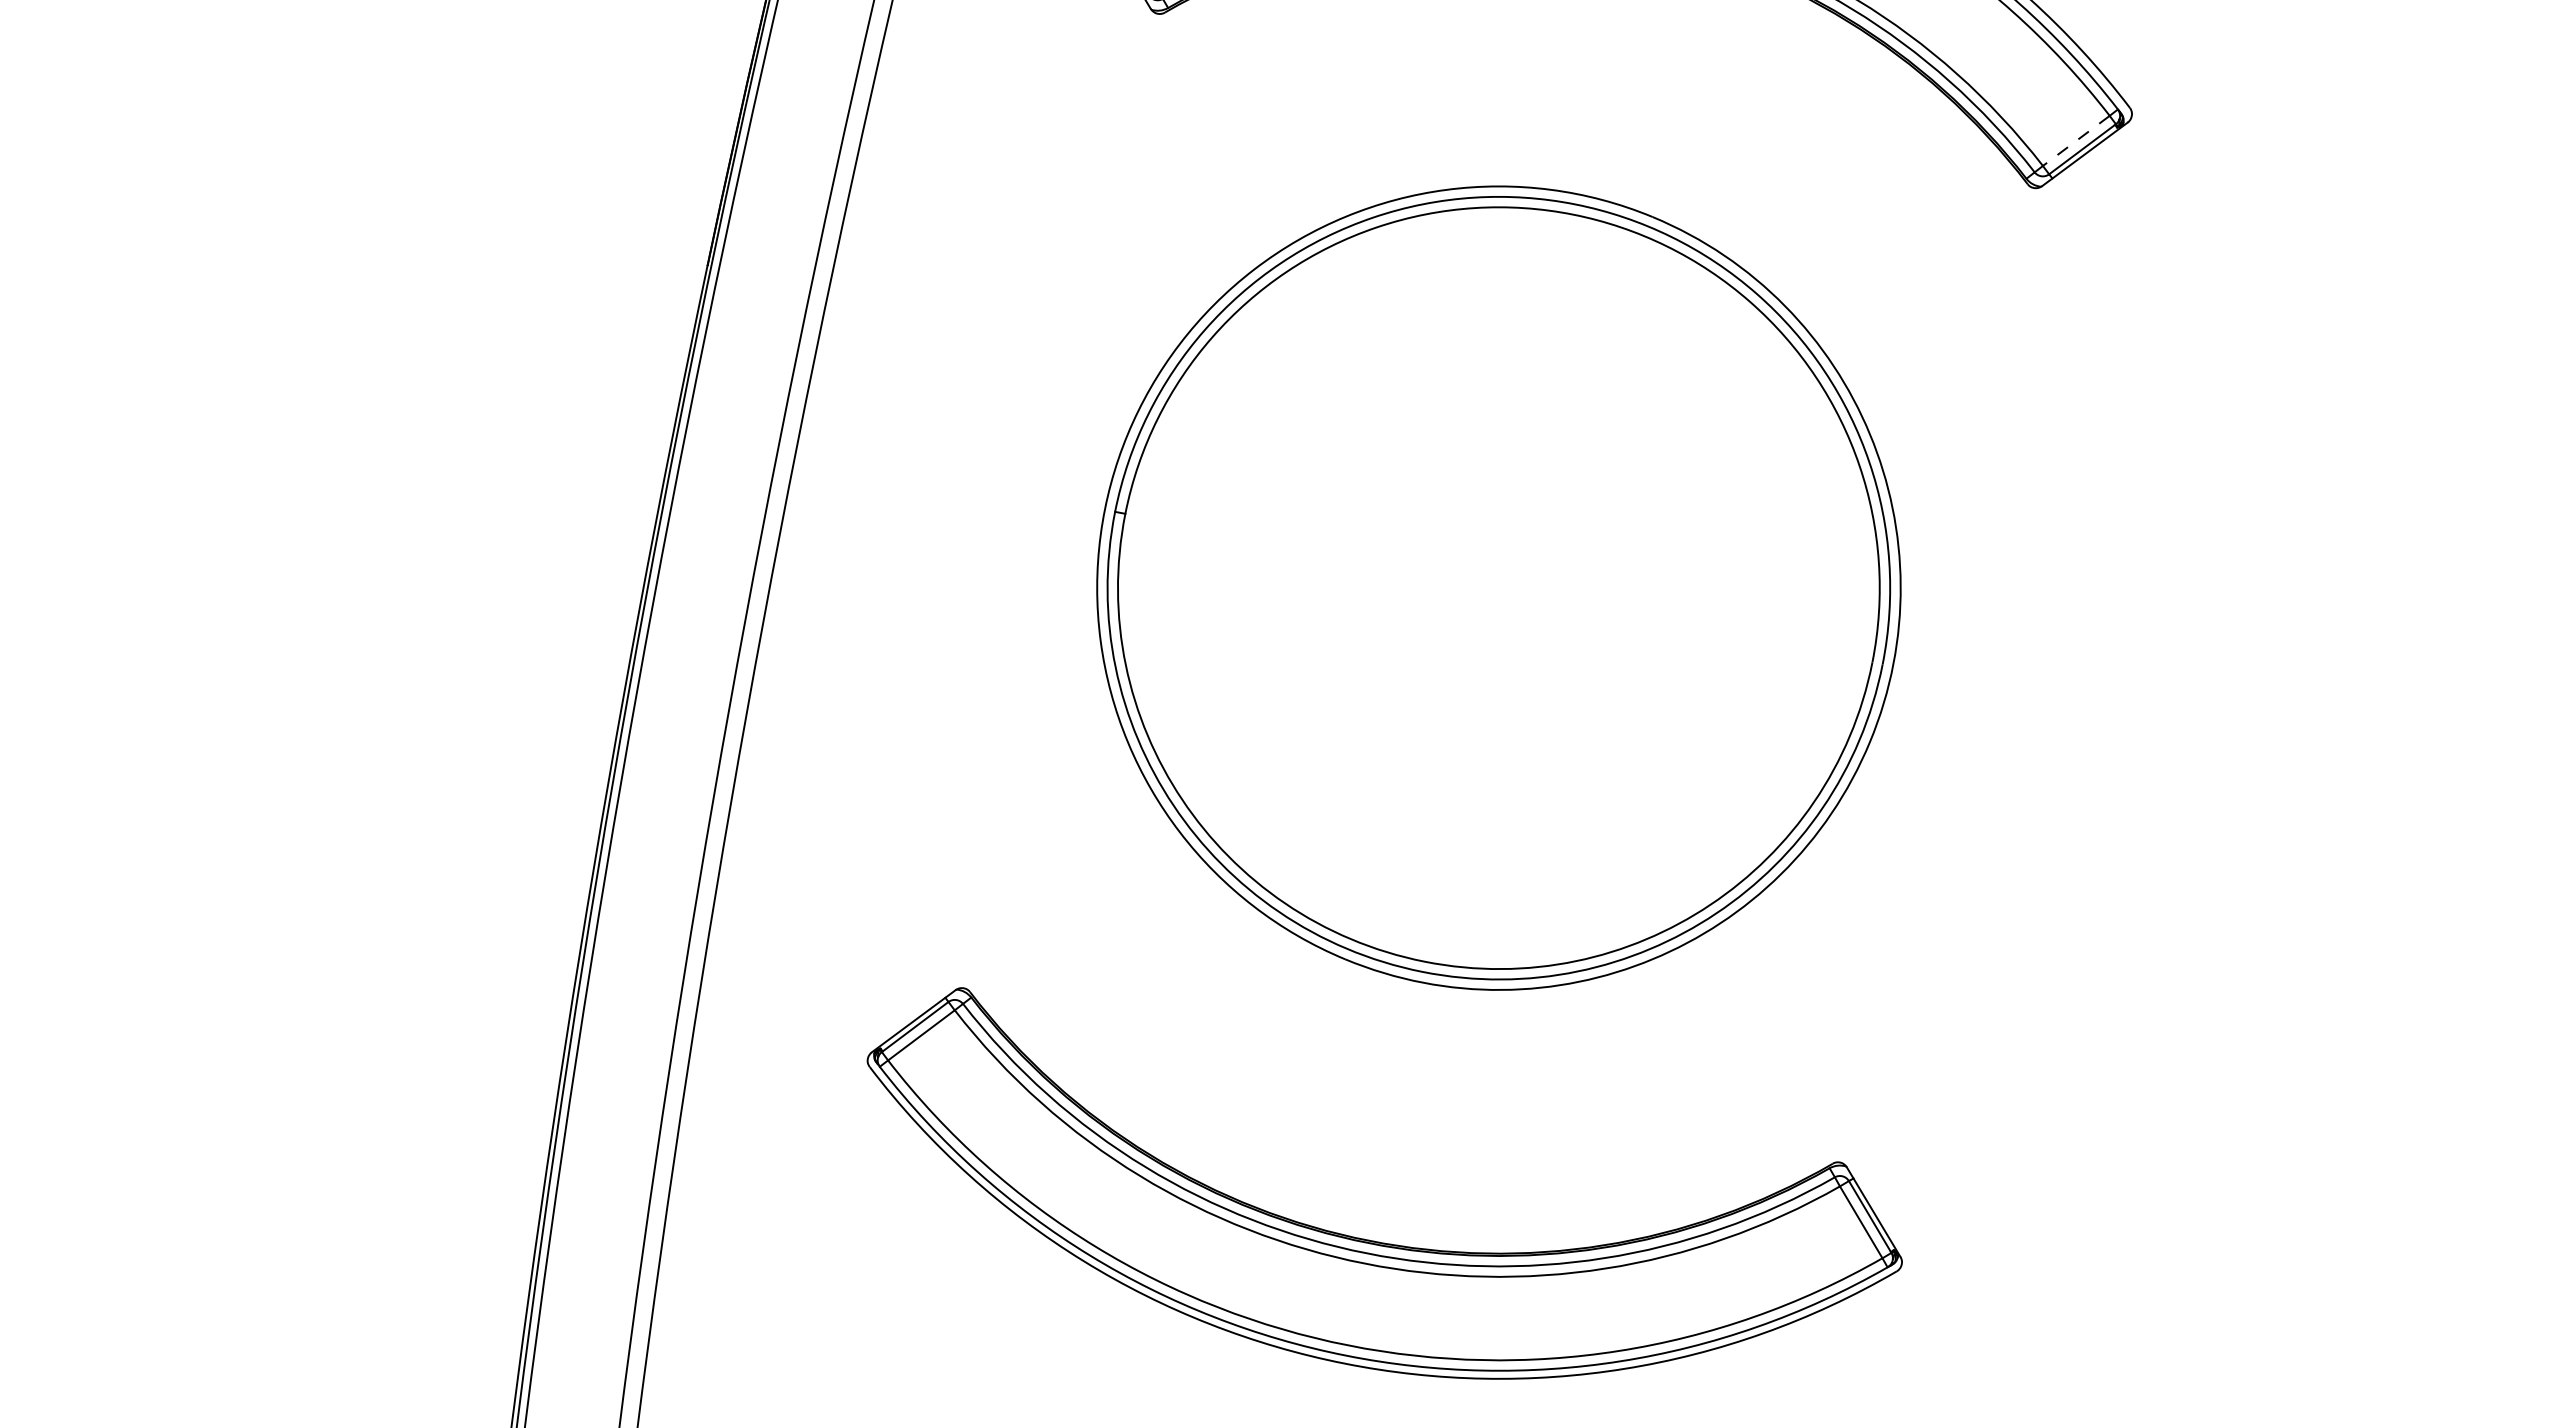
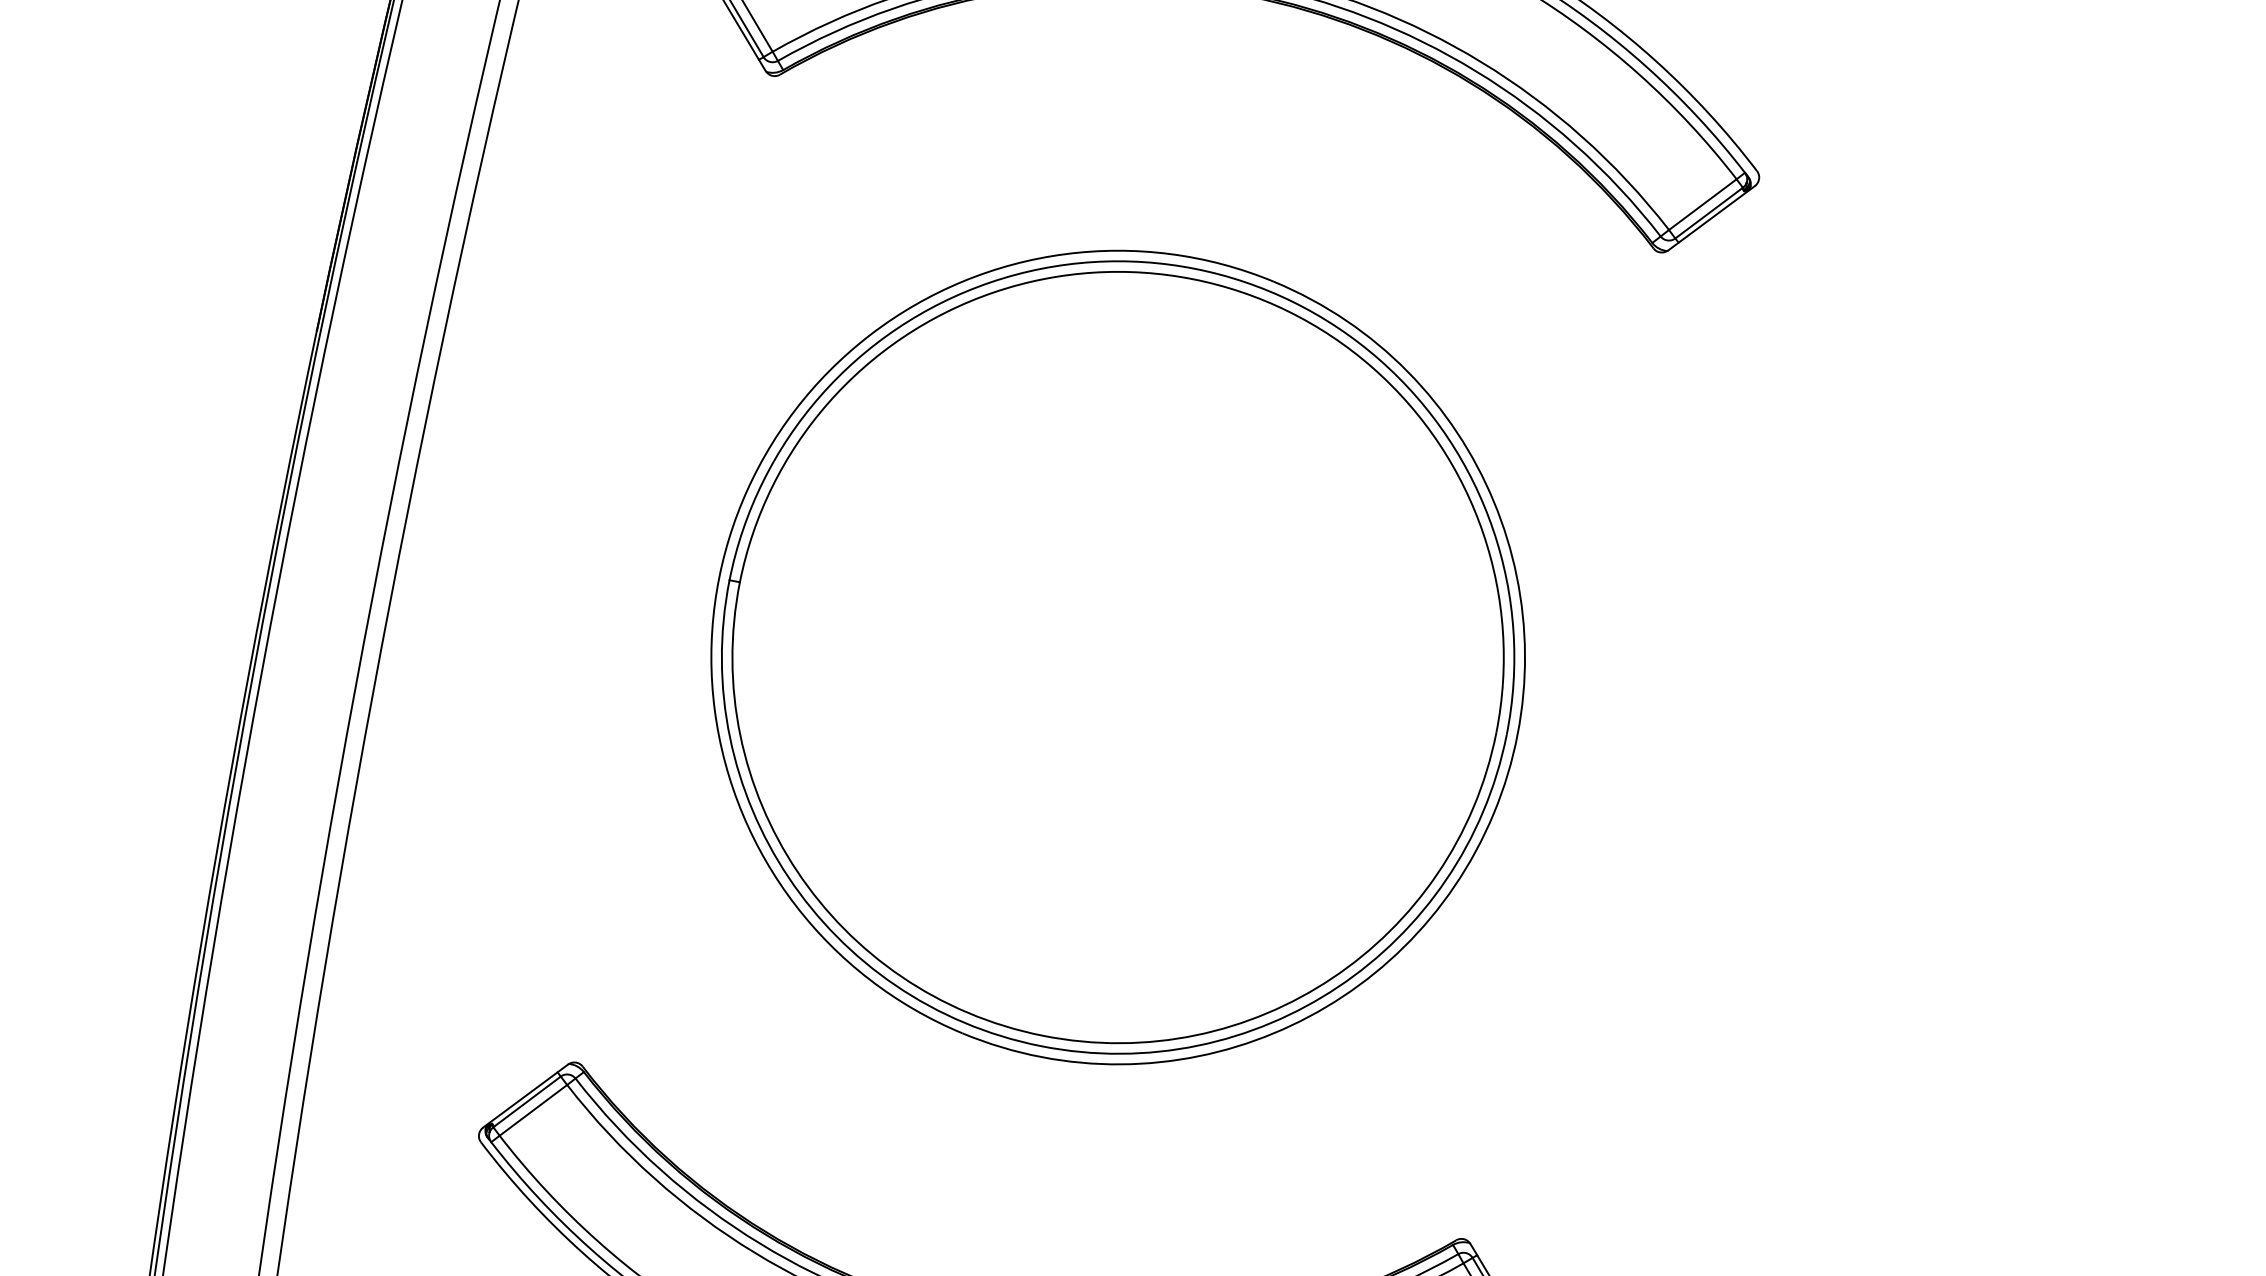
line: (2076, 140) -> (1703, 204), dashed -> solid

